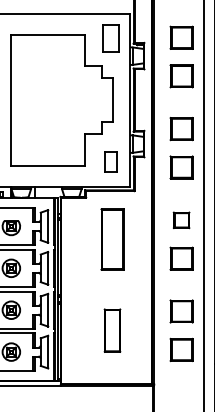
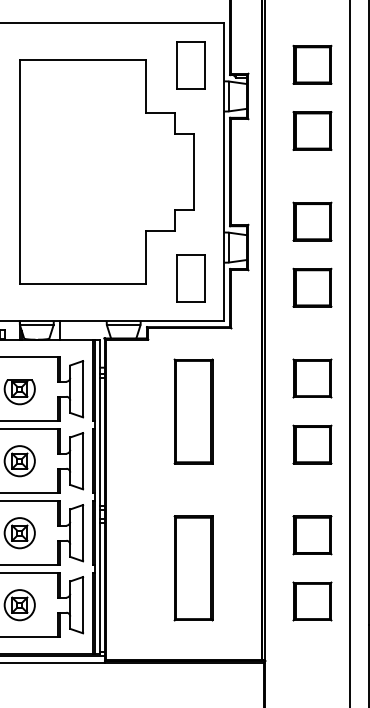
part: (110, 161) -> (190, 277), size x1.43
part: (181, 220) -> (312, 378), size x1.43
part: (112, 330) -> (193, 568), size x1.43

